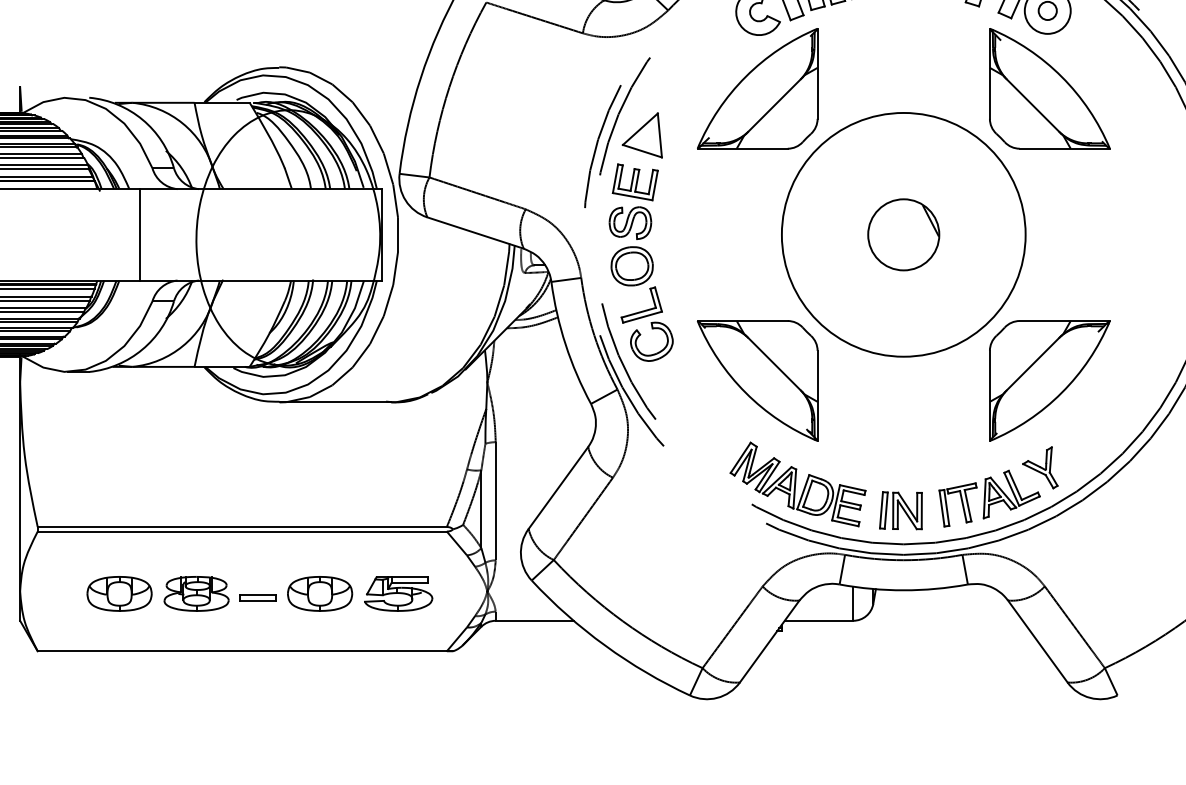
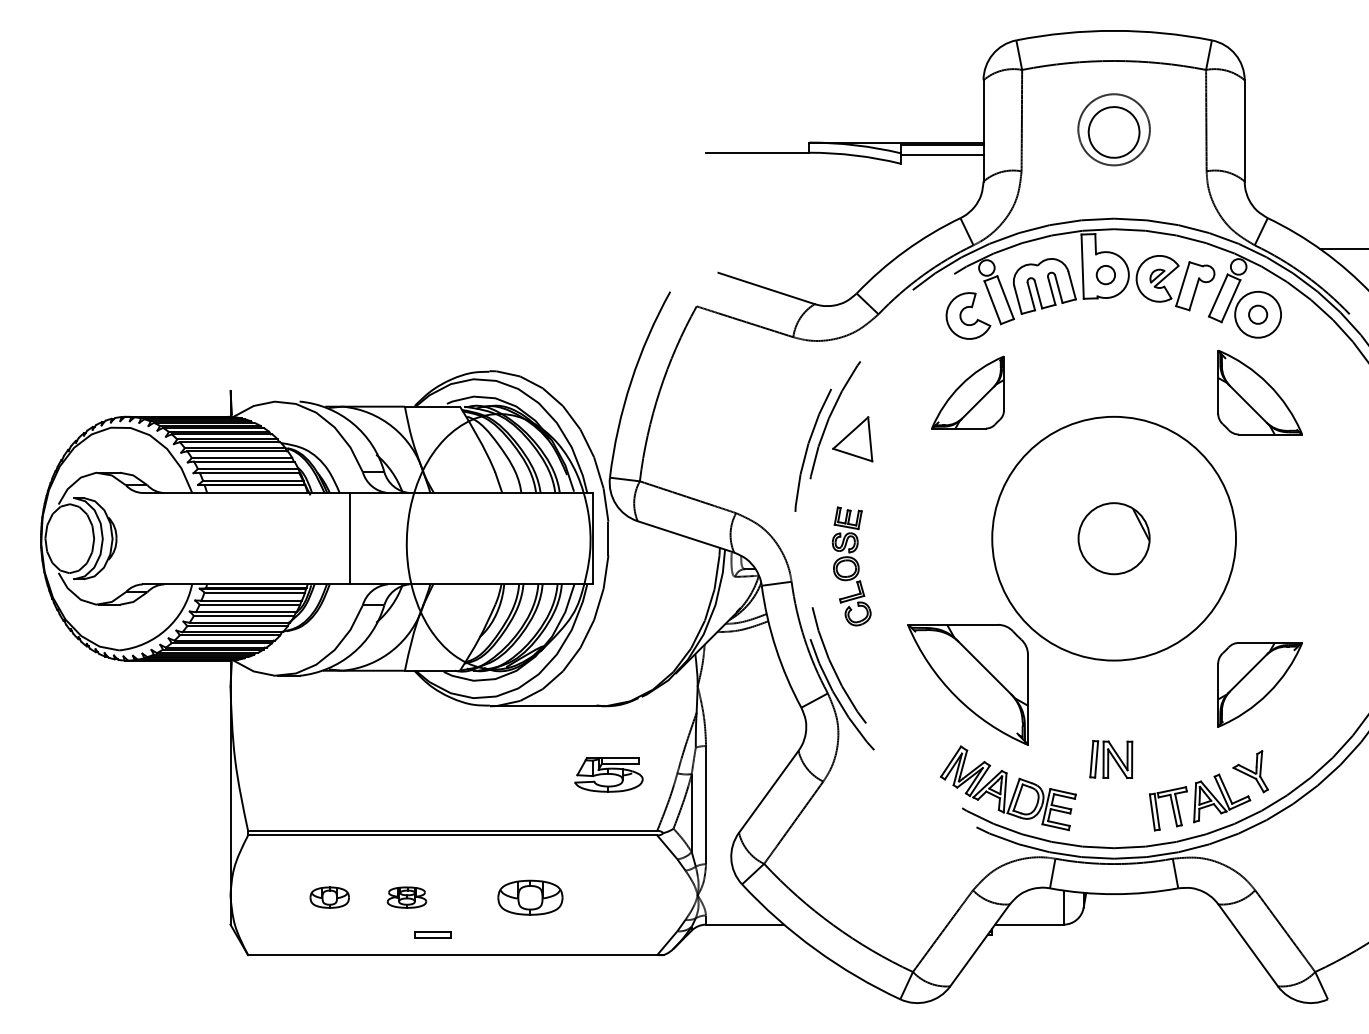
part: (757, 88) -> (967, 392), size x0.6
part: (1049, 88) -> (1259, 392), size x0.7
part: (641, 262) -> (851, 566), size x0.6
part: (1049, 380) -> (1259, 684), size x0.7
part: (901, 510) -> (1111, 759), moved
part: (119, 593) -> (329, 897), size x0.6
part: (196, 593) -> (406, 897), size x0.6
part: (398, 593) -> (608, 774), moved
part: (258, 597) -> (432, 934), moved

